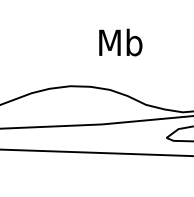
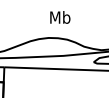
text: (121, 42) -> (60, 17), moved

